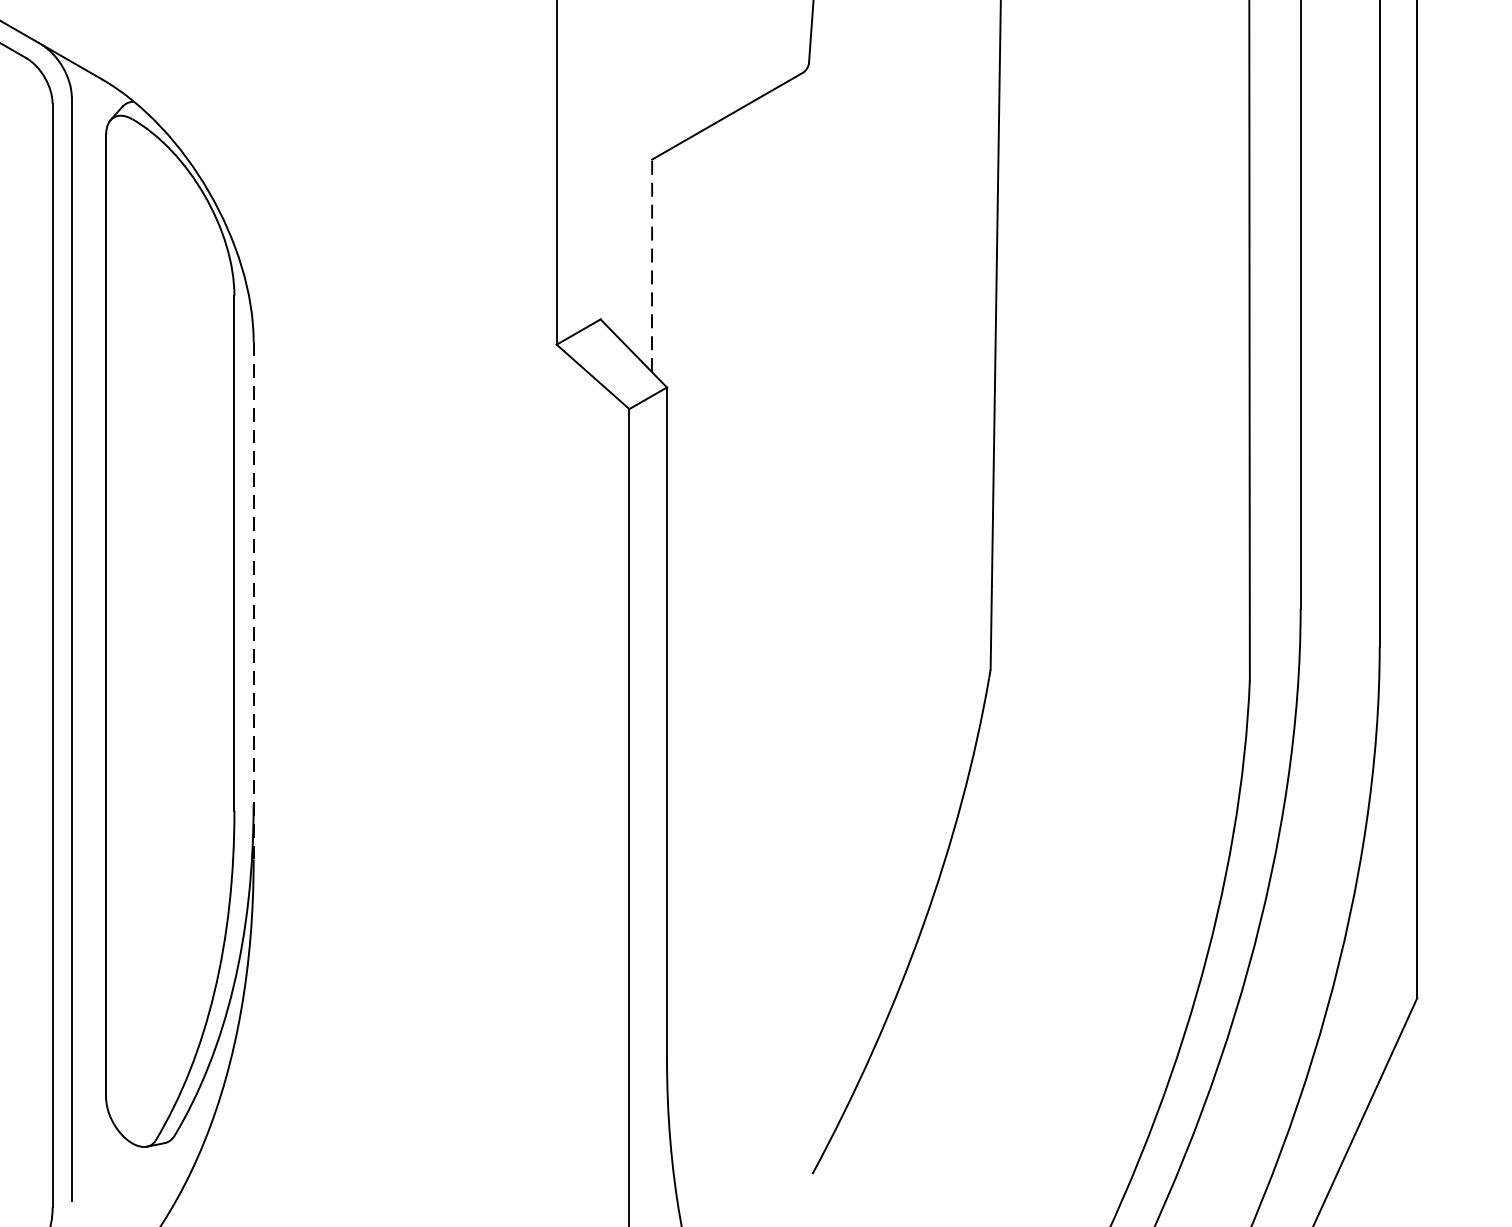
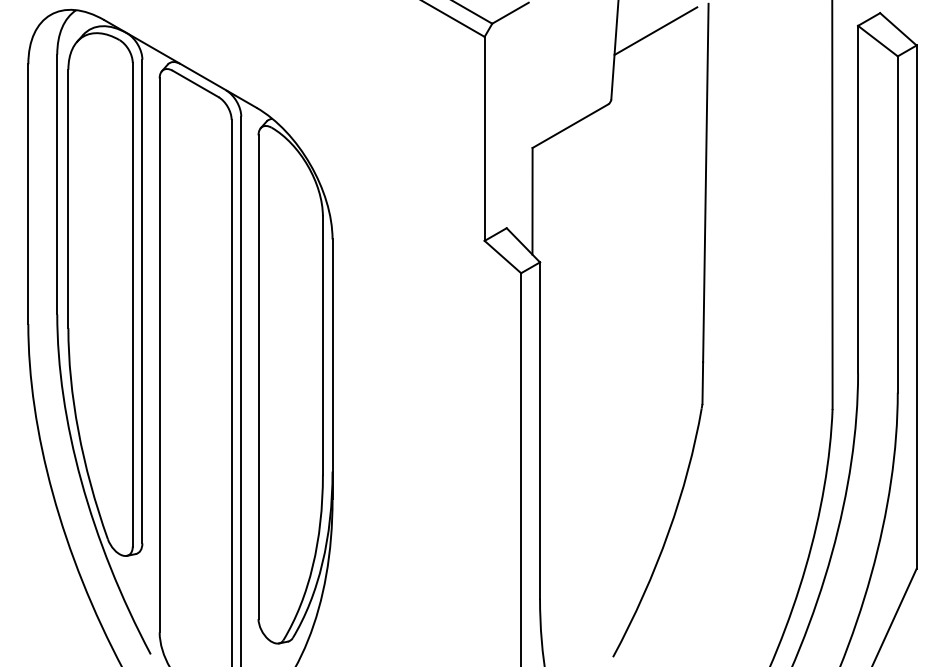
line: (651, 264) -> (532, 200), dashed -> solid
line: (253, 600) -> (332, 369), dashed -> solid

